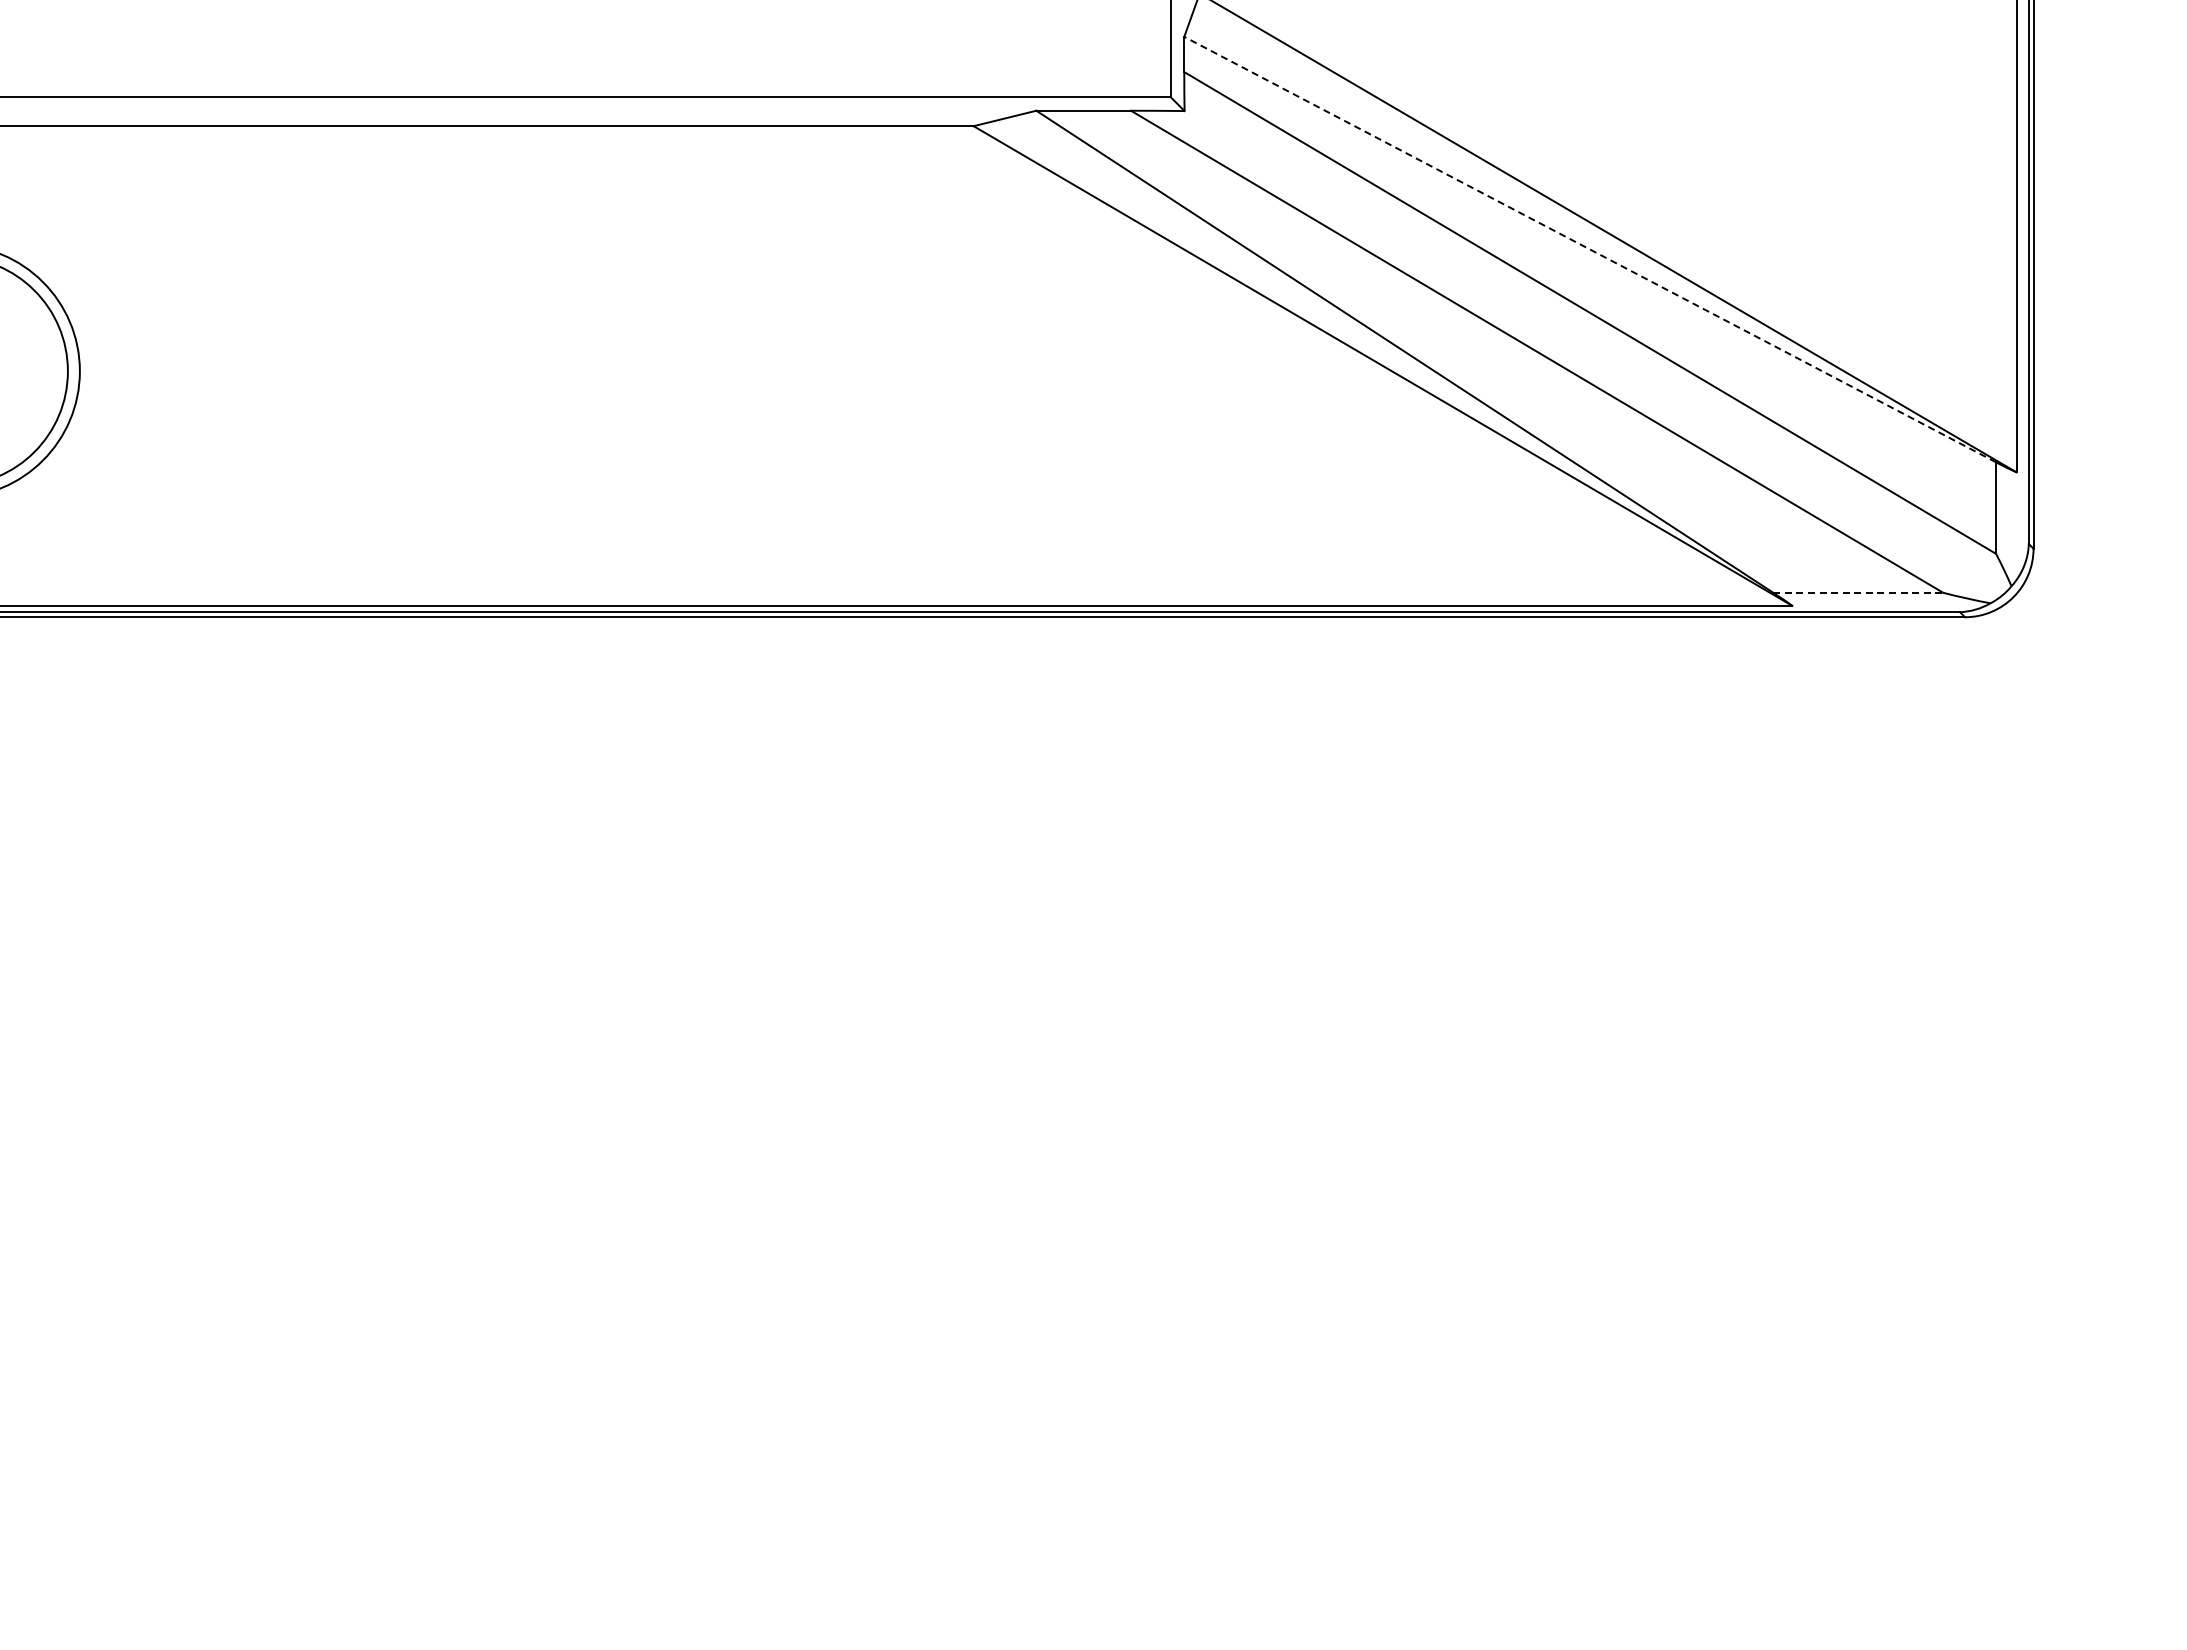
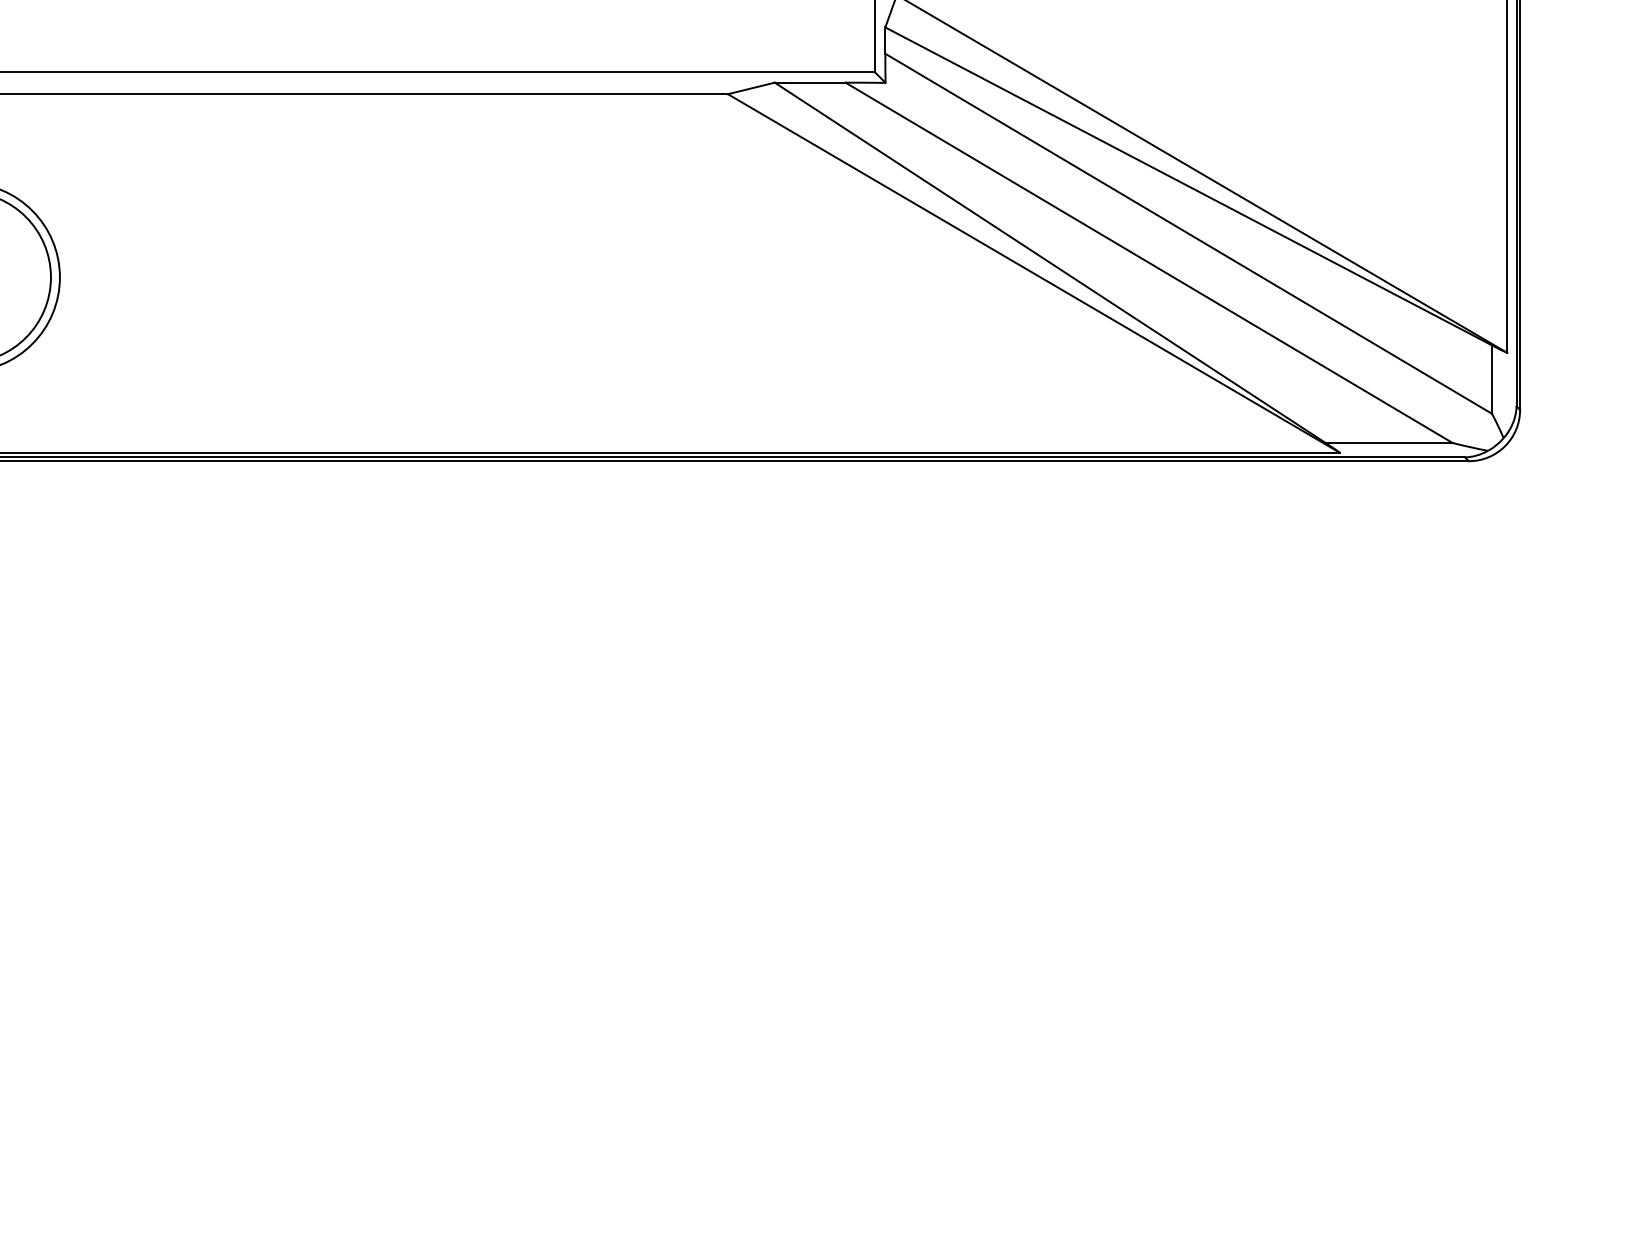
line: (1589, 249) -> (1188, 186), dashed -> solid
line: (1858, 592) -> (1389, 442), dashed -> solid

